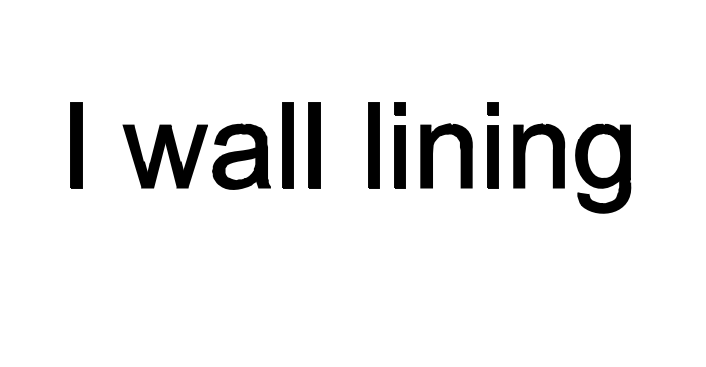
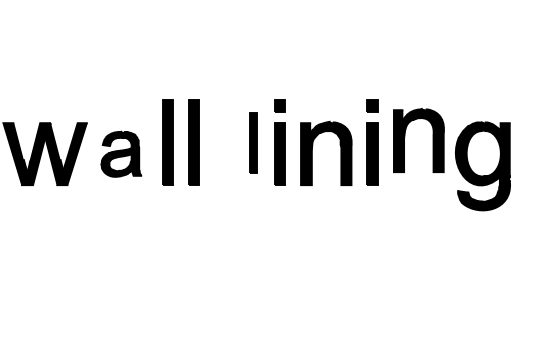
part: (373, 145) -> (253, 143), size x0.7
part: (525, 155) -> (405, 140), moved
part: (241, 156) -> (121, 154), size x0.7

